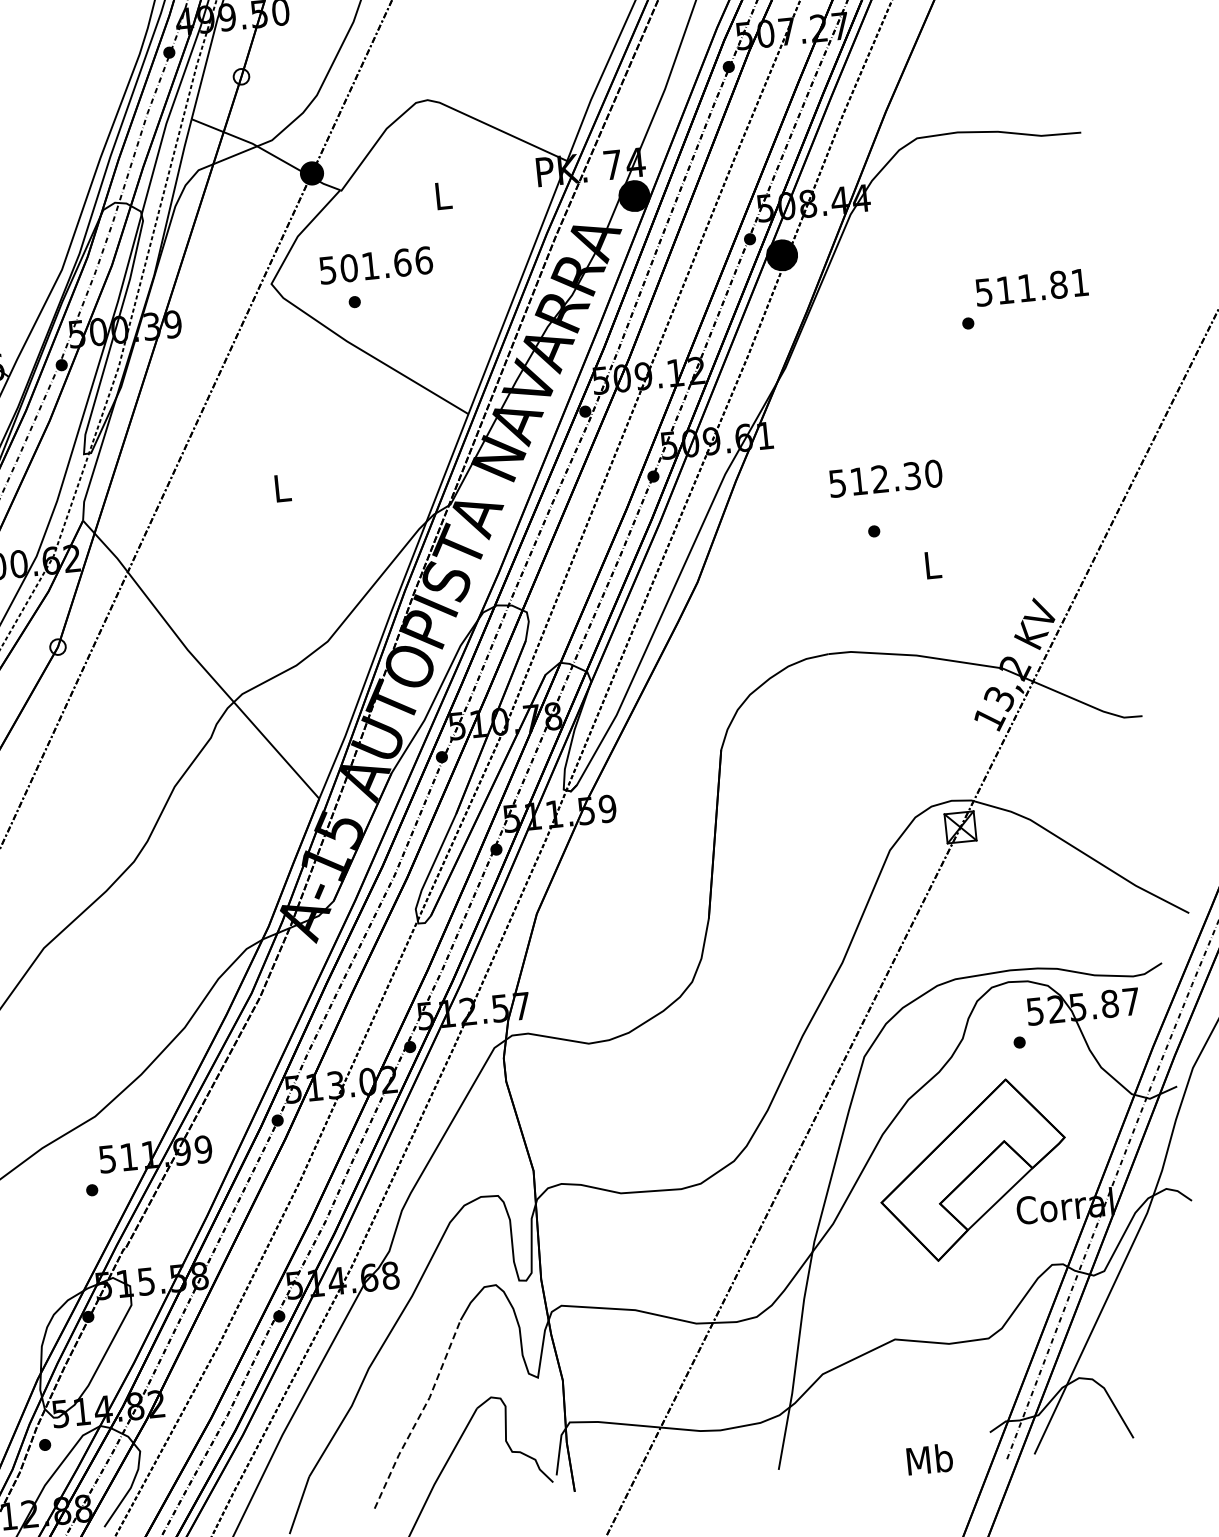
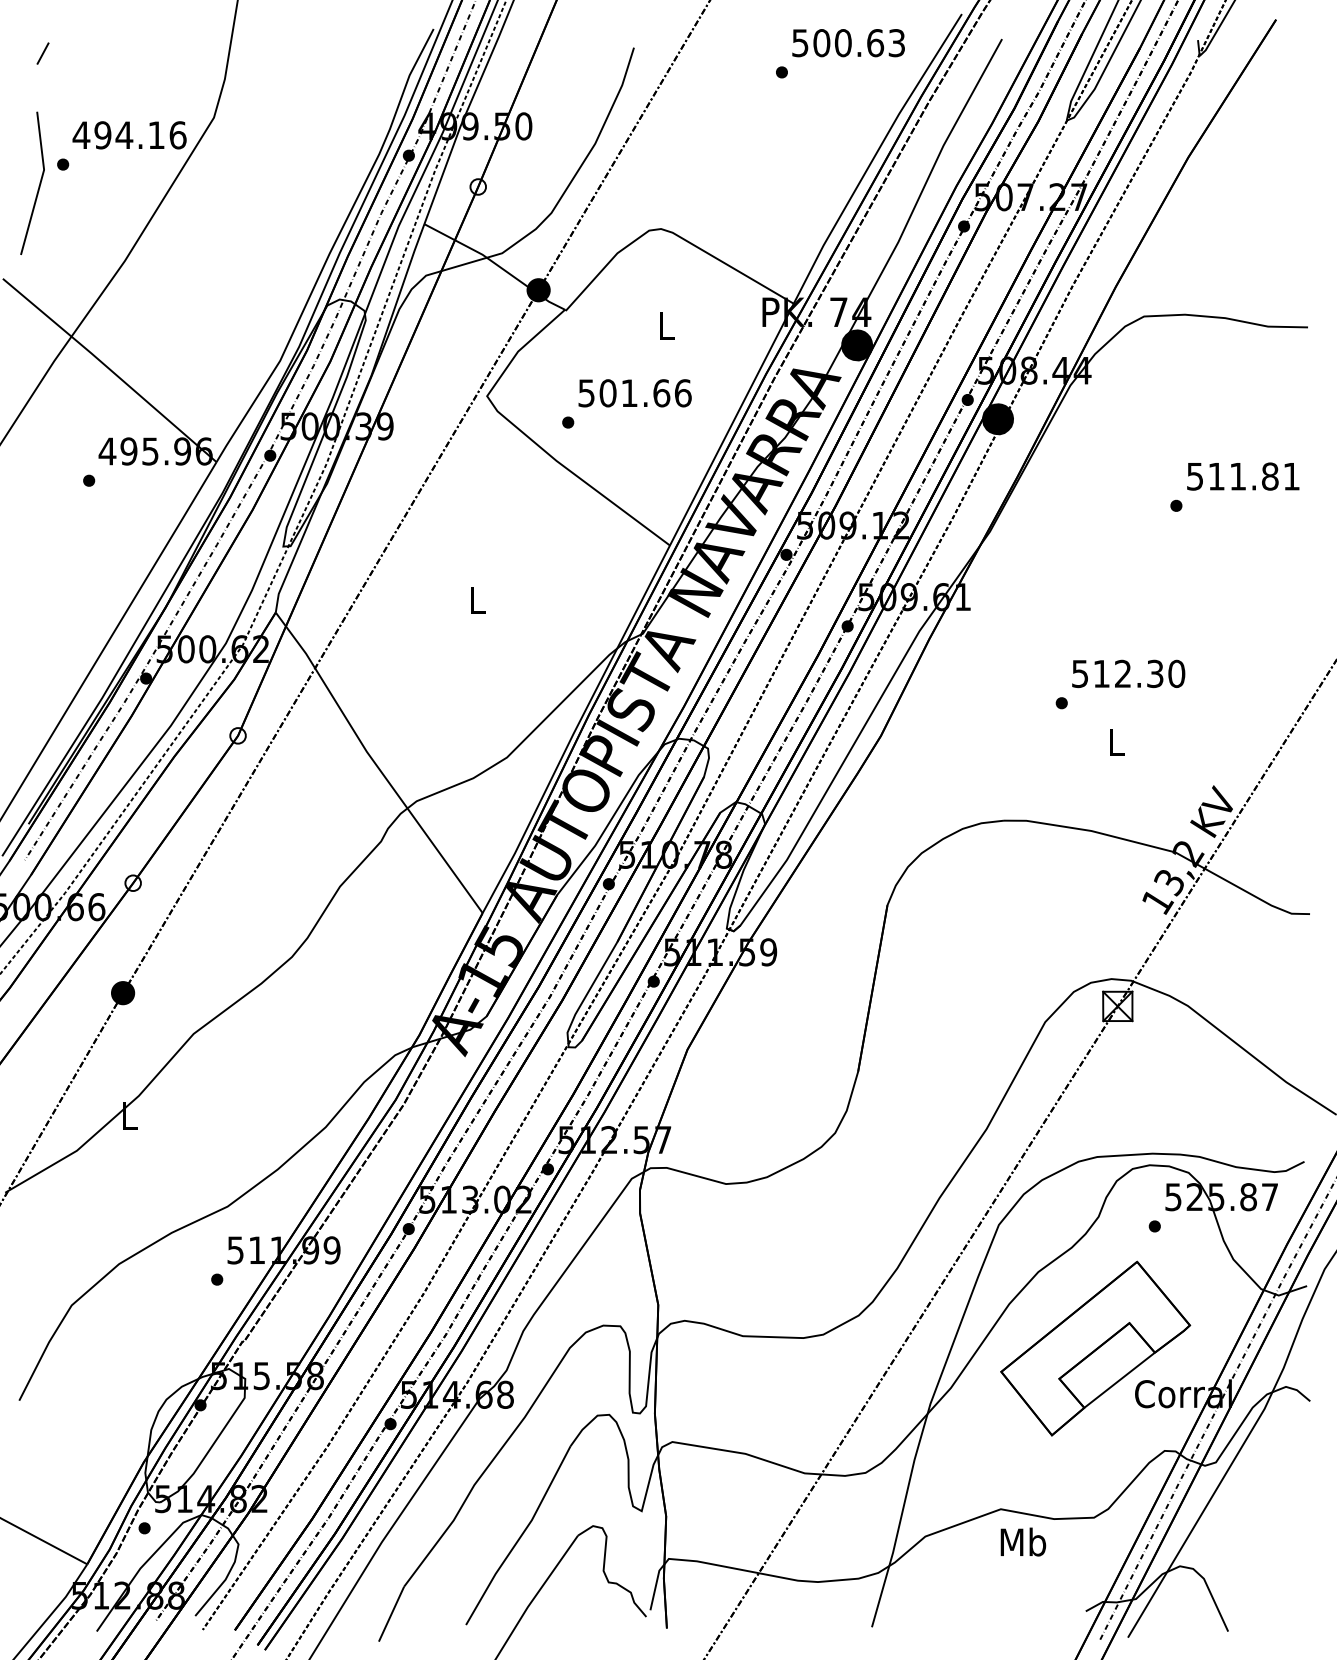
text: (375, 265) -> (634, 393), moved
text: (885, 478) -> (1128, 673), moved
line: (419, 1415) -> (520, 1536), dashed -> solid
text: (929, 1458) -> (1023, 1541), moved

